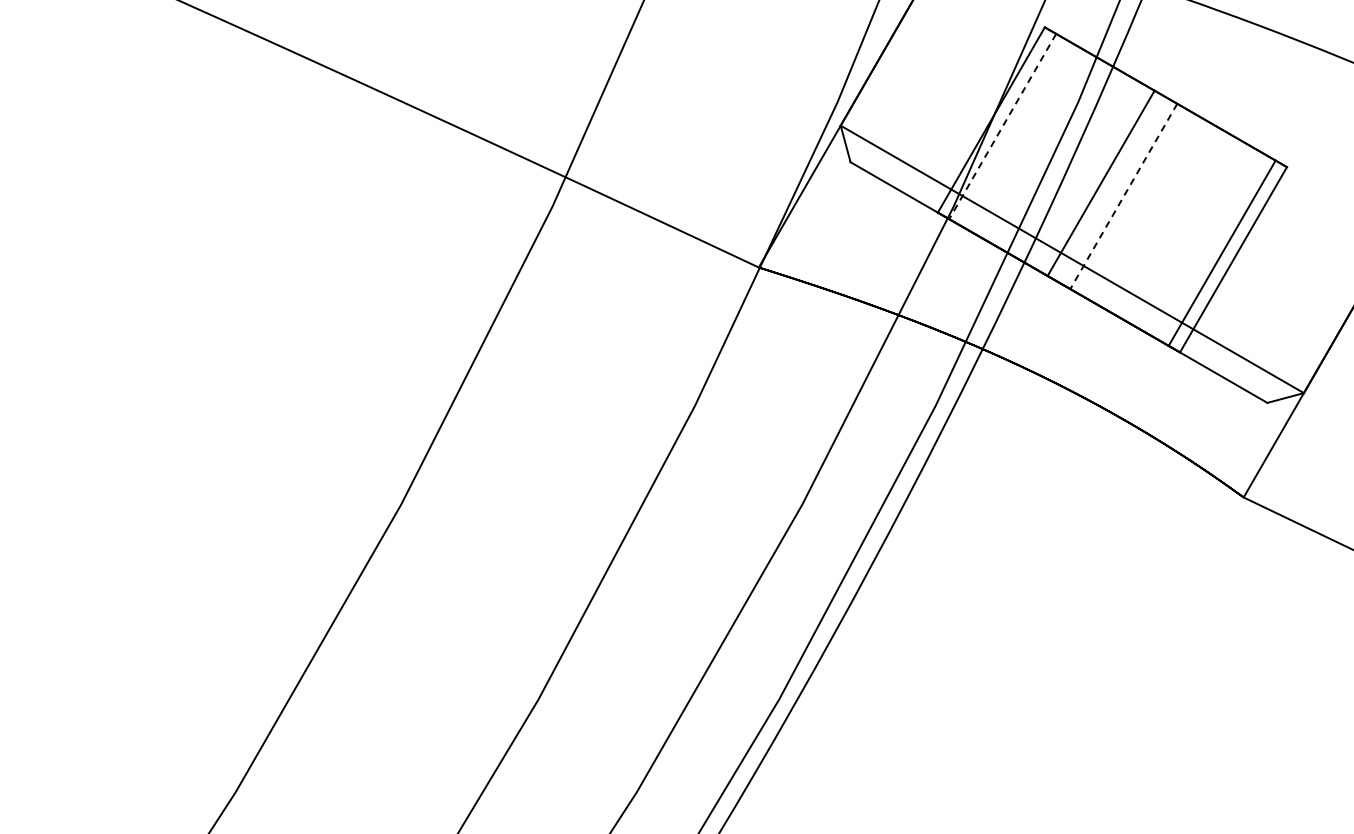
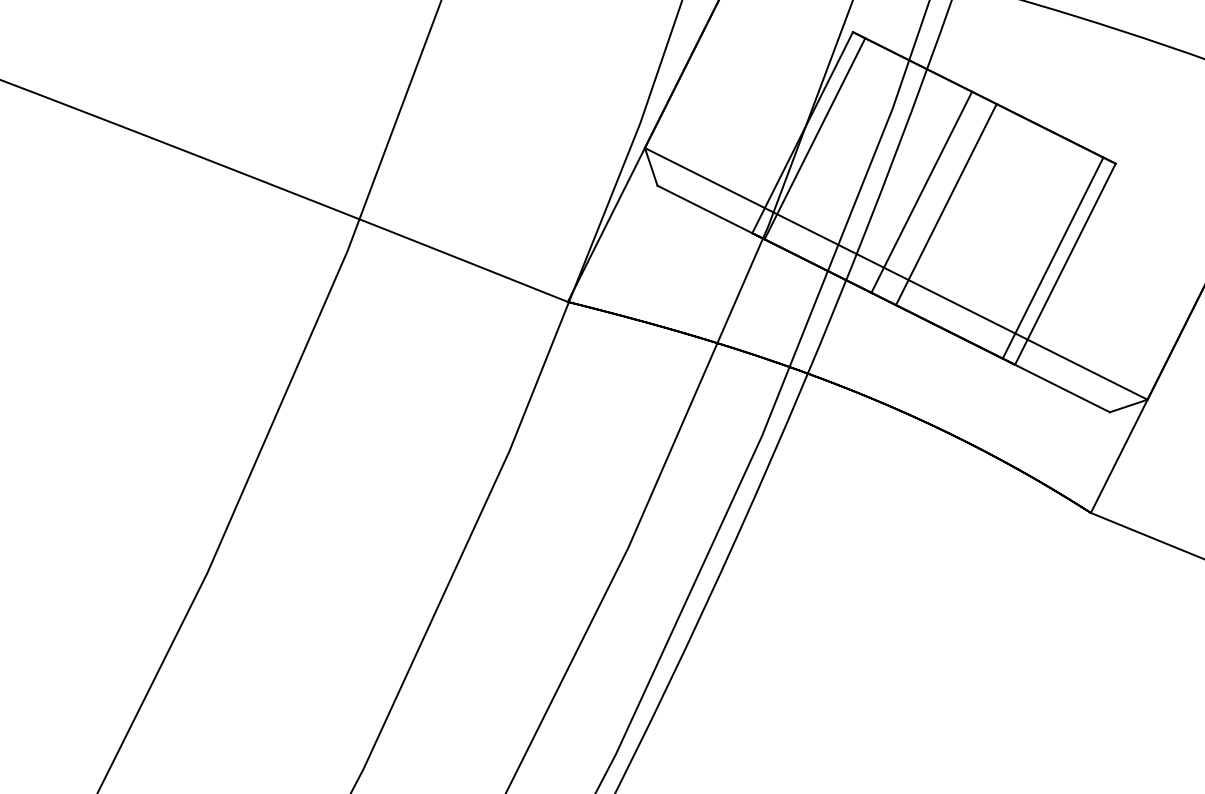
line: (1002, 126) -> (814, 138), dashed -> solid
line: (1123, 196) -> (946, 204), dashed -> solid

